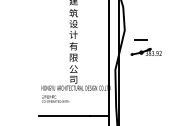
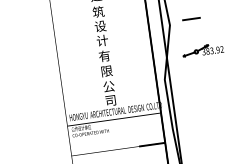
line: (140, 39) -> (190, 18), moved
line: (64, 116) -> (105, 151), removed

